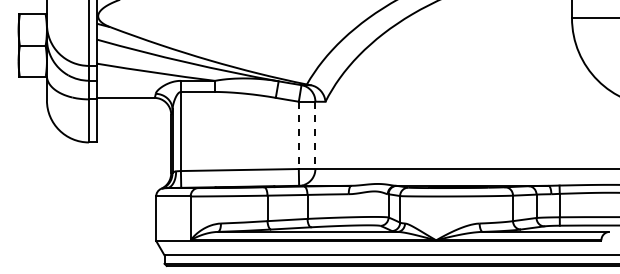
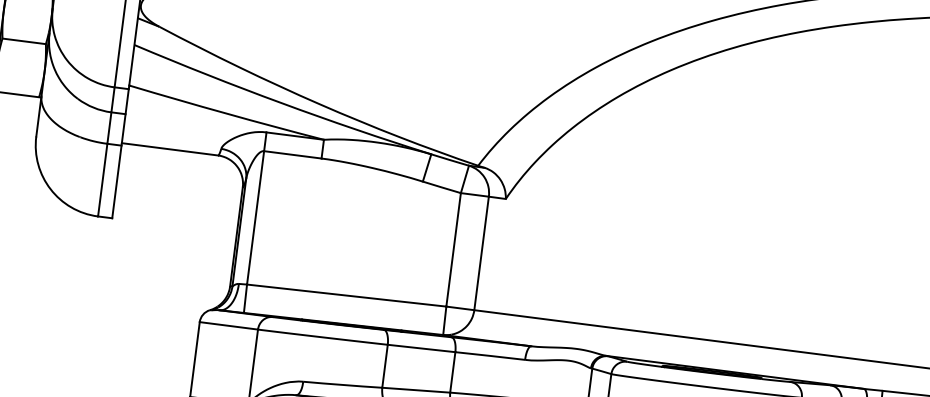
line: (298, 135) -> (453, 249), dashed -> solid
line: (315, 135) -> (481, 253), dashed -> solid

